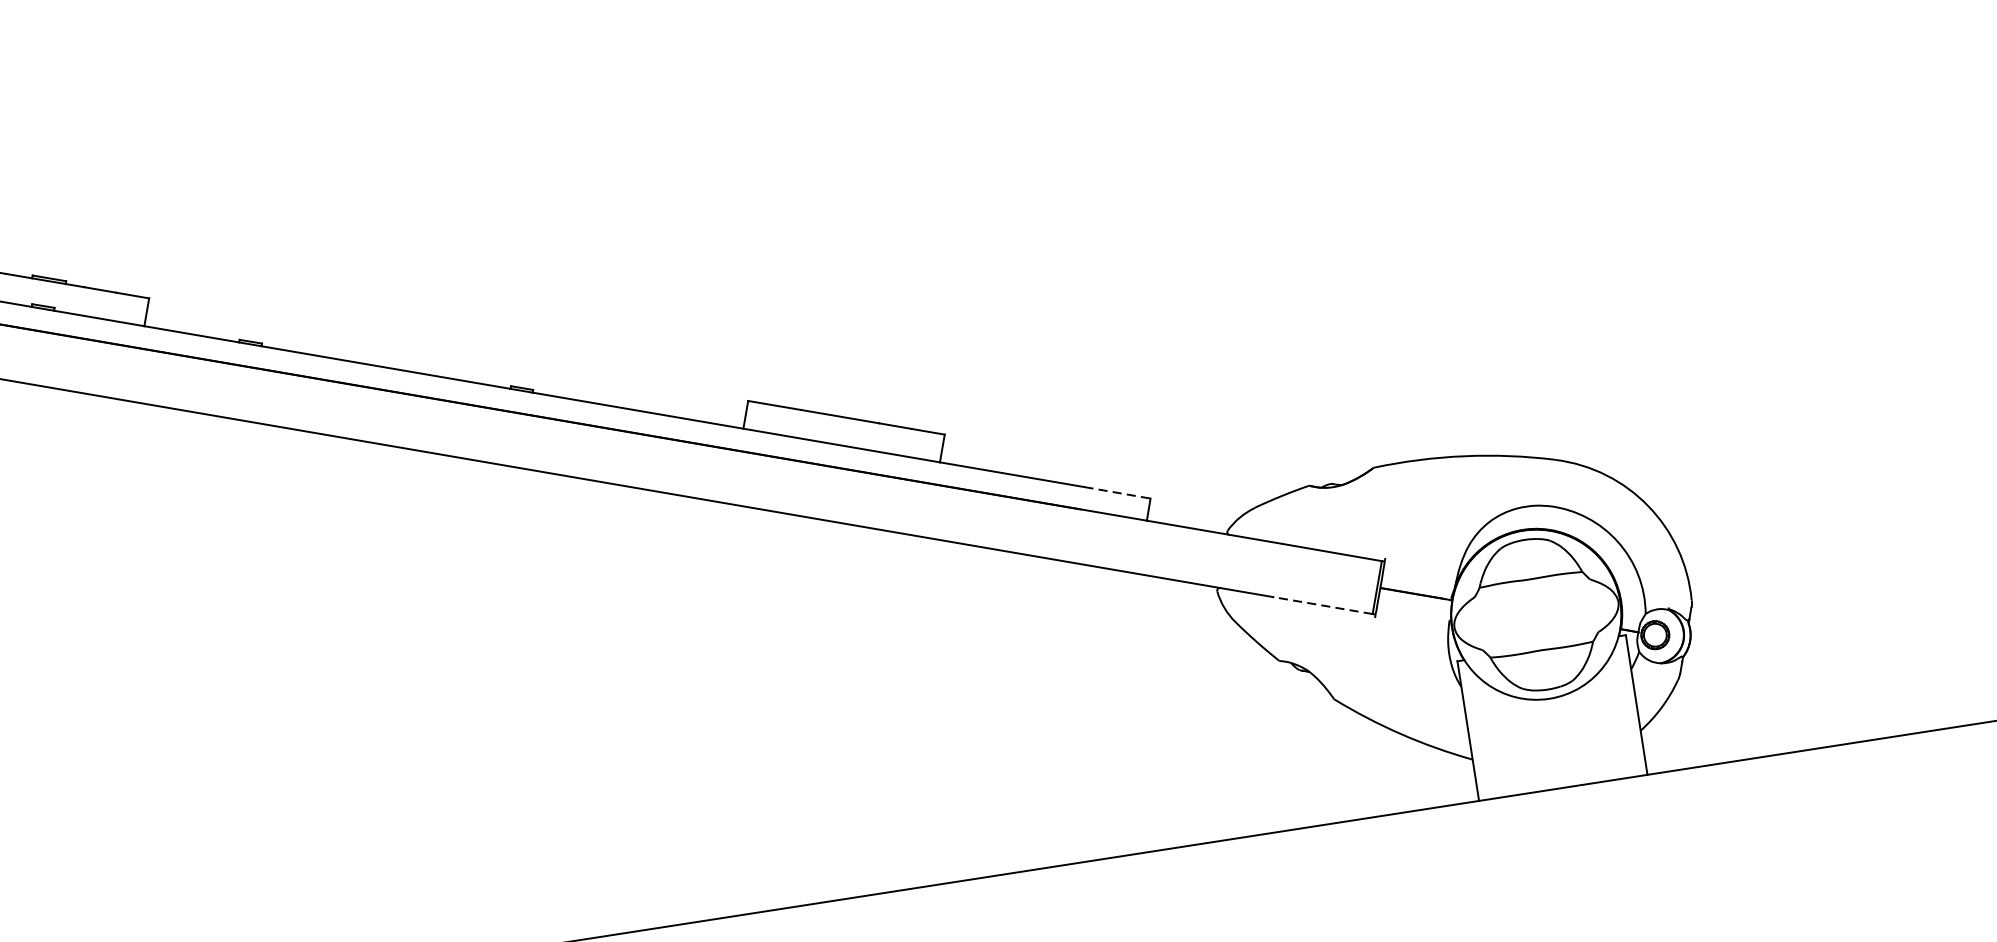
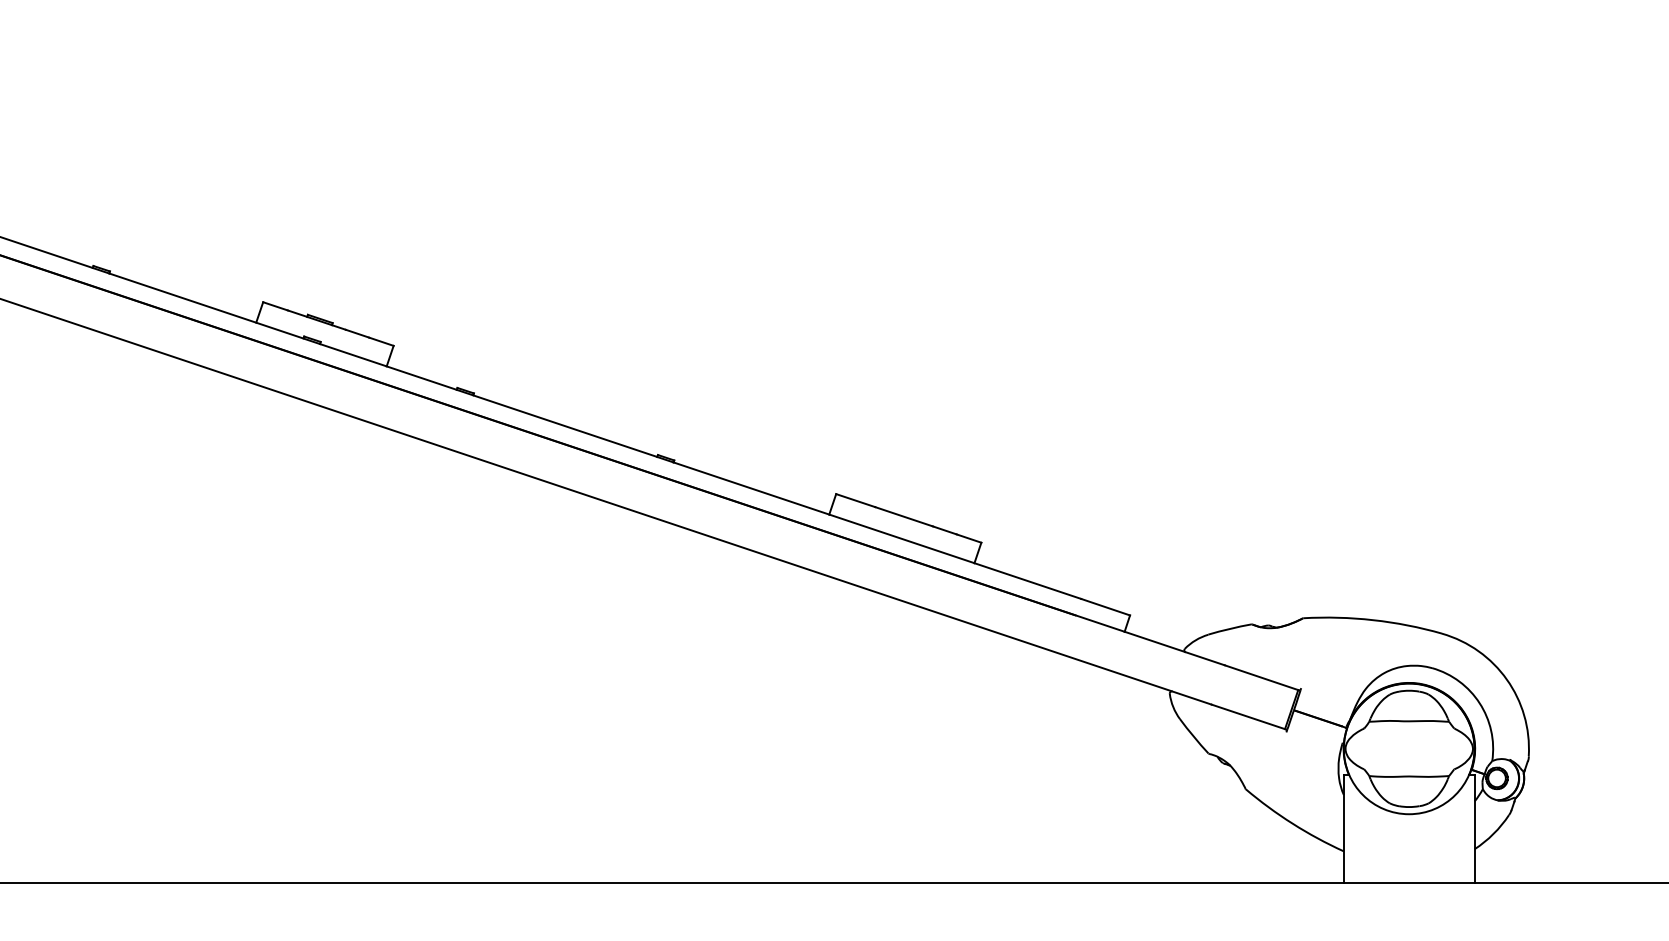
line: (1117, 493) -> (1105, 607), dashed -> solid
line: (1323, 605) -> (1248, 716), dashed -> solid

